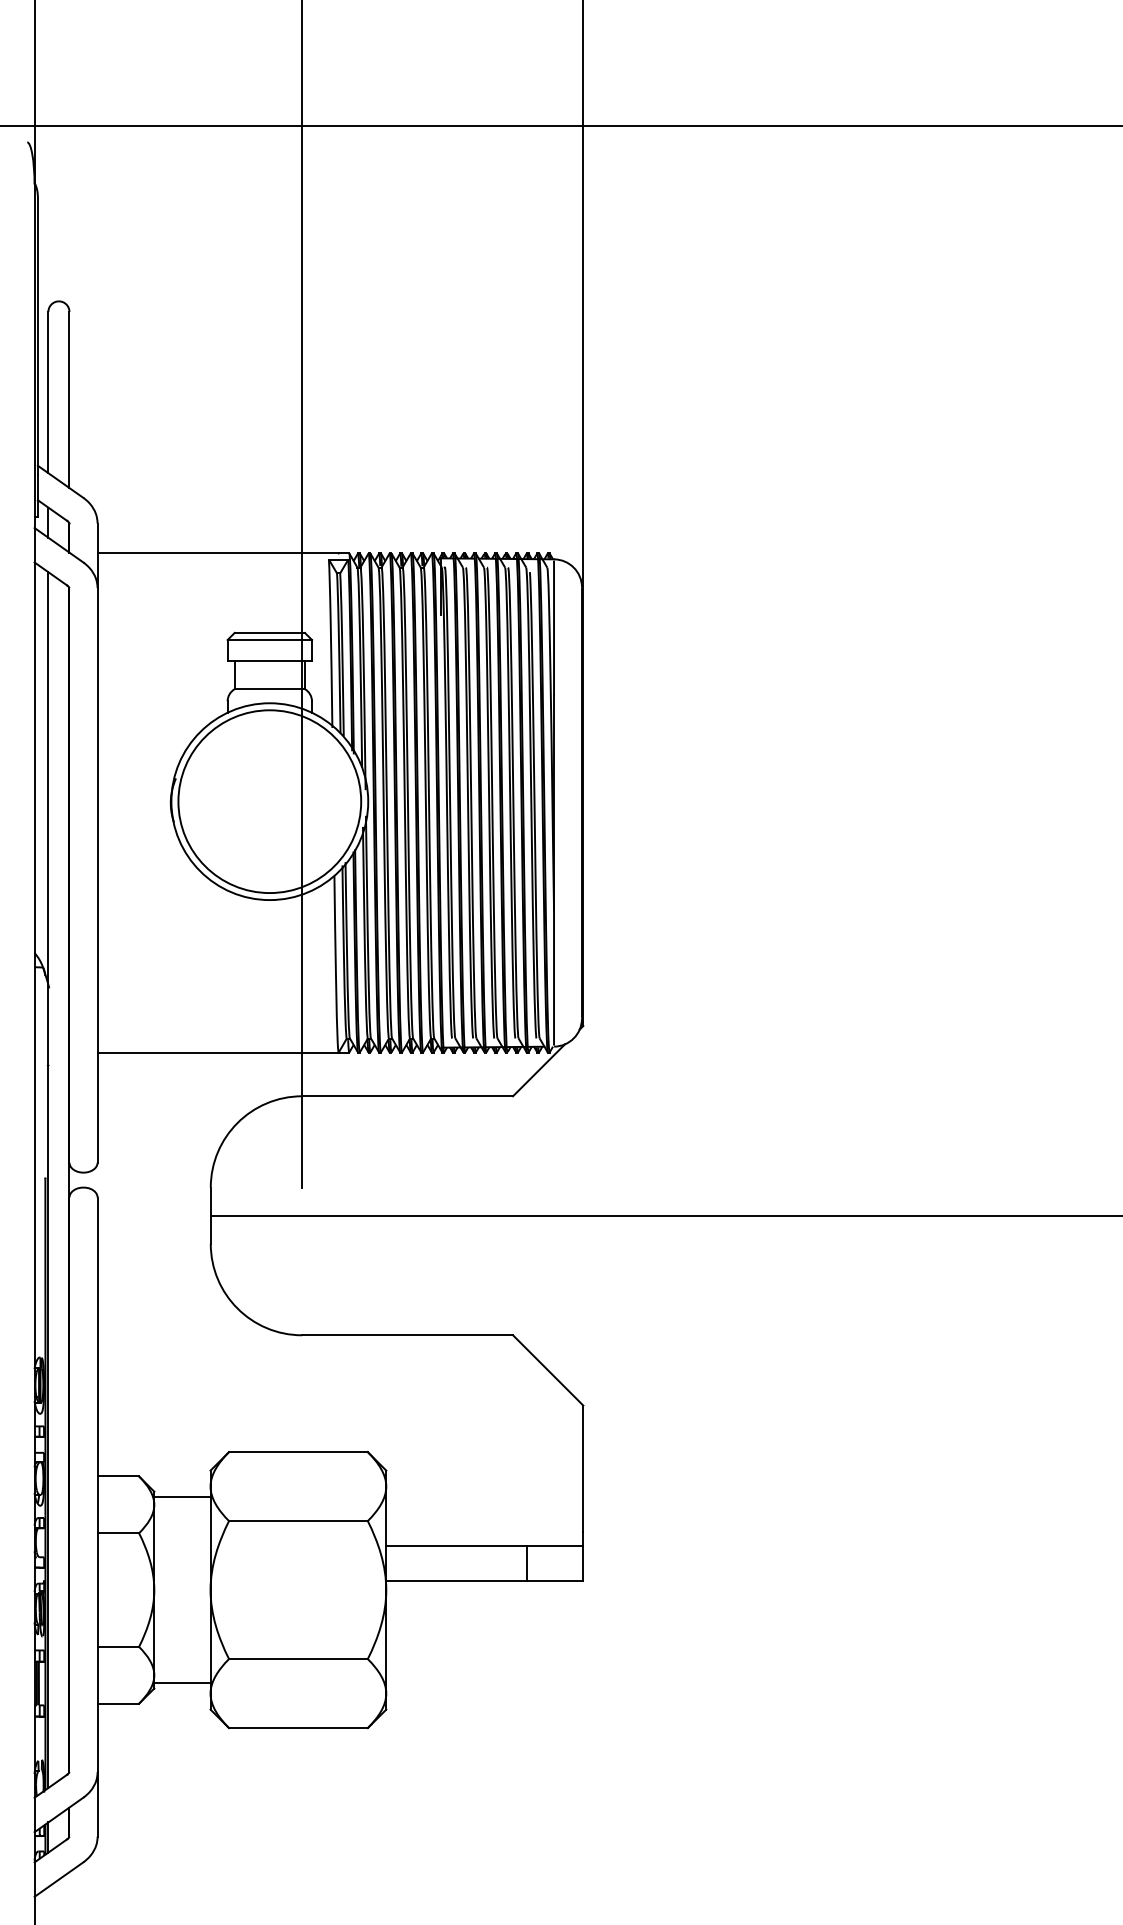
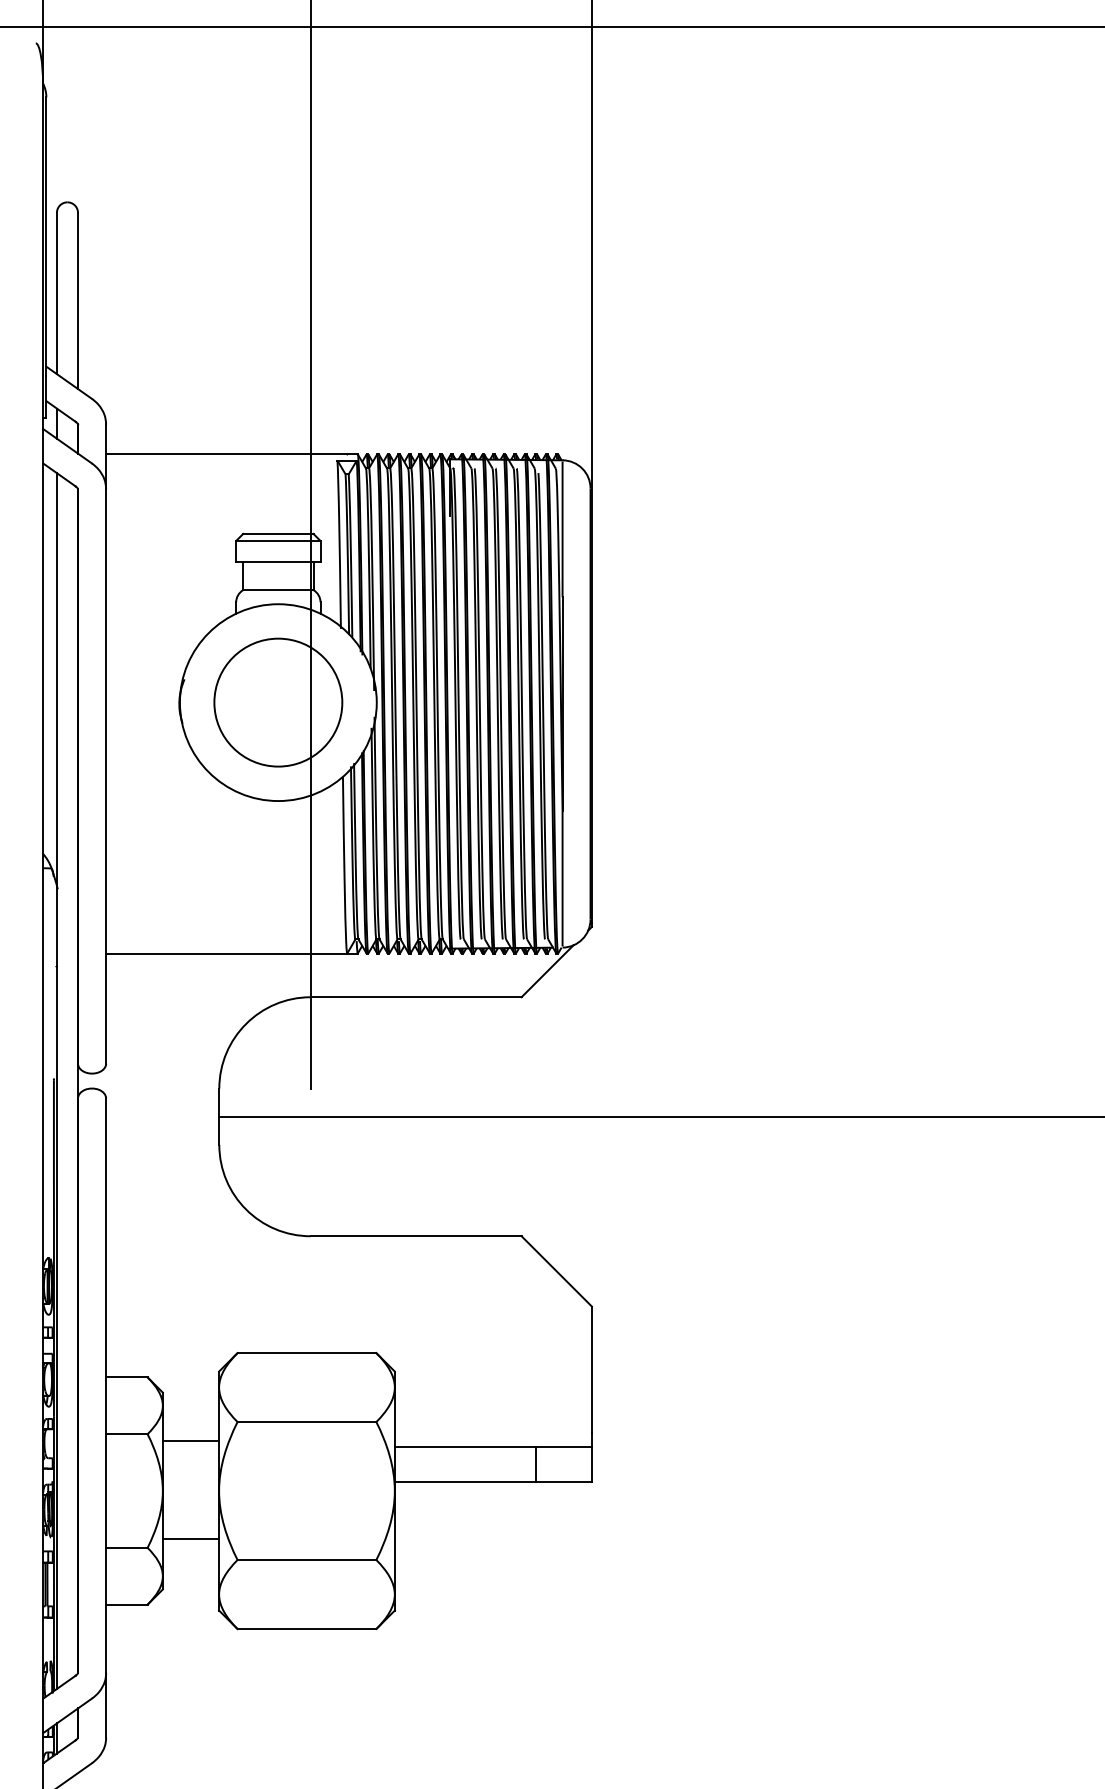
circle: (269, 801) -> (278, 702), size x0.7
line: (182, 1497) -> (191, 1441), moved
line: (182, 1682) -> (191, 1538), moved

